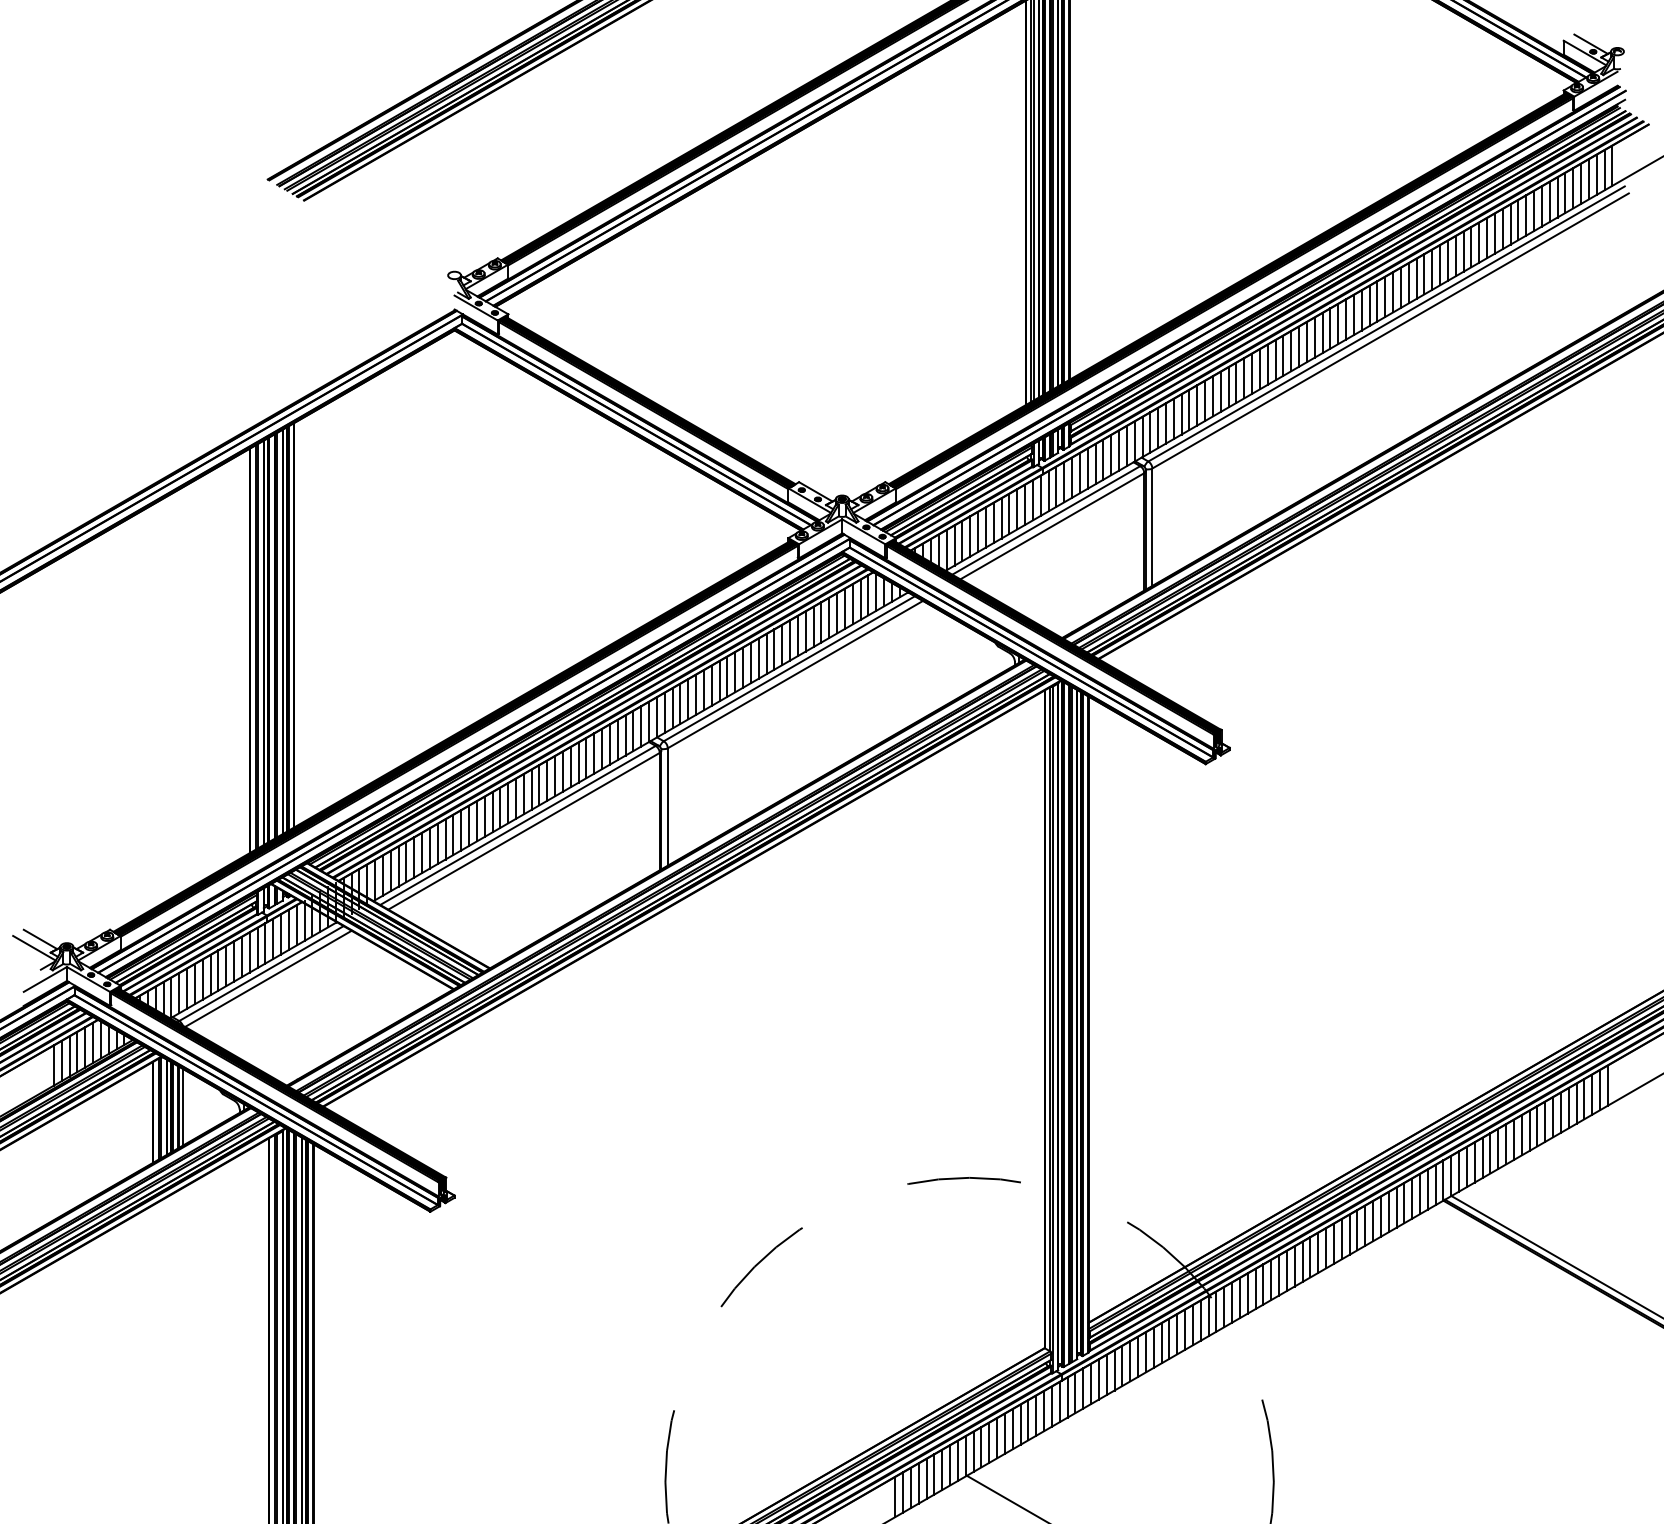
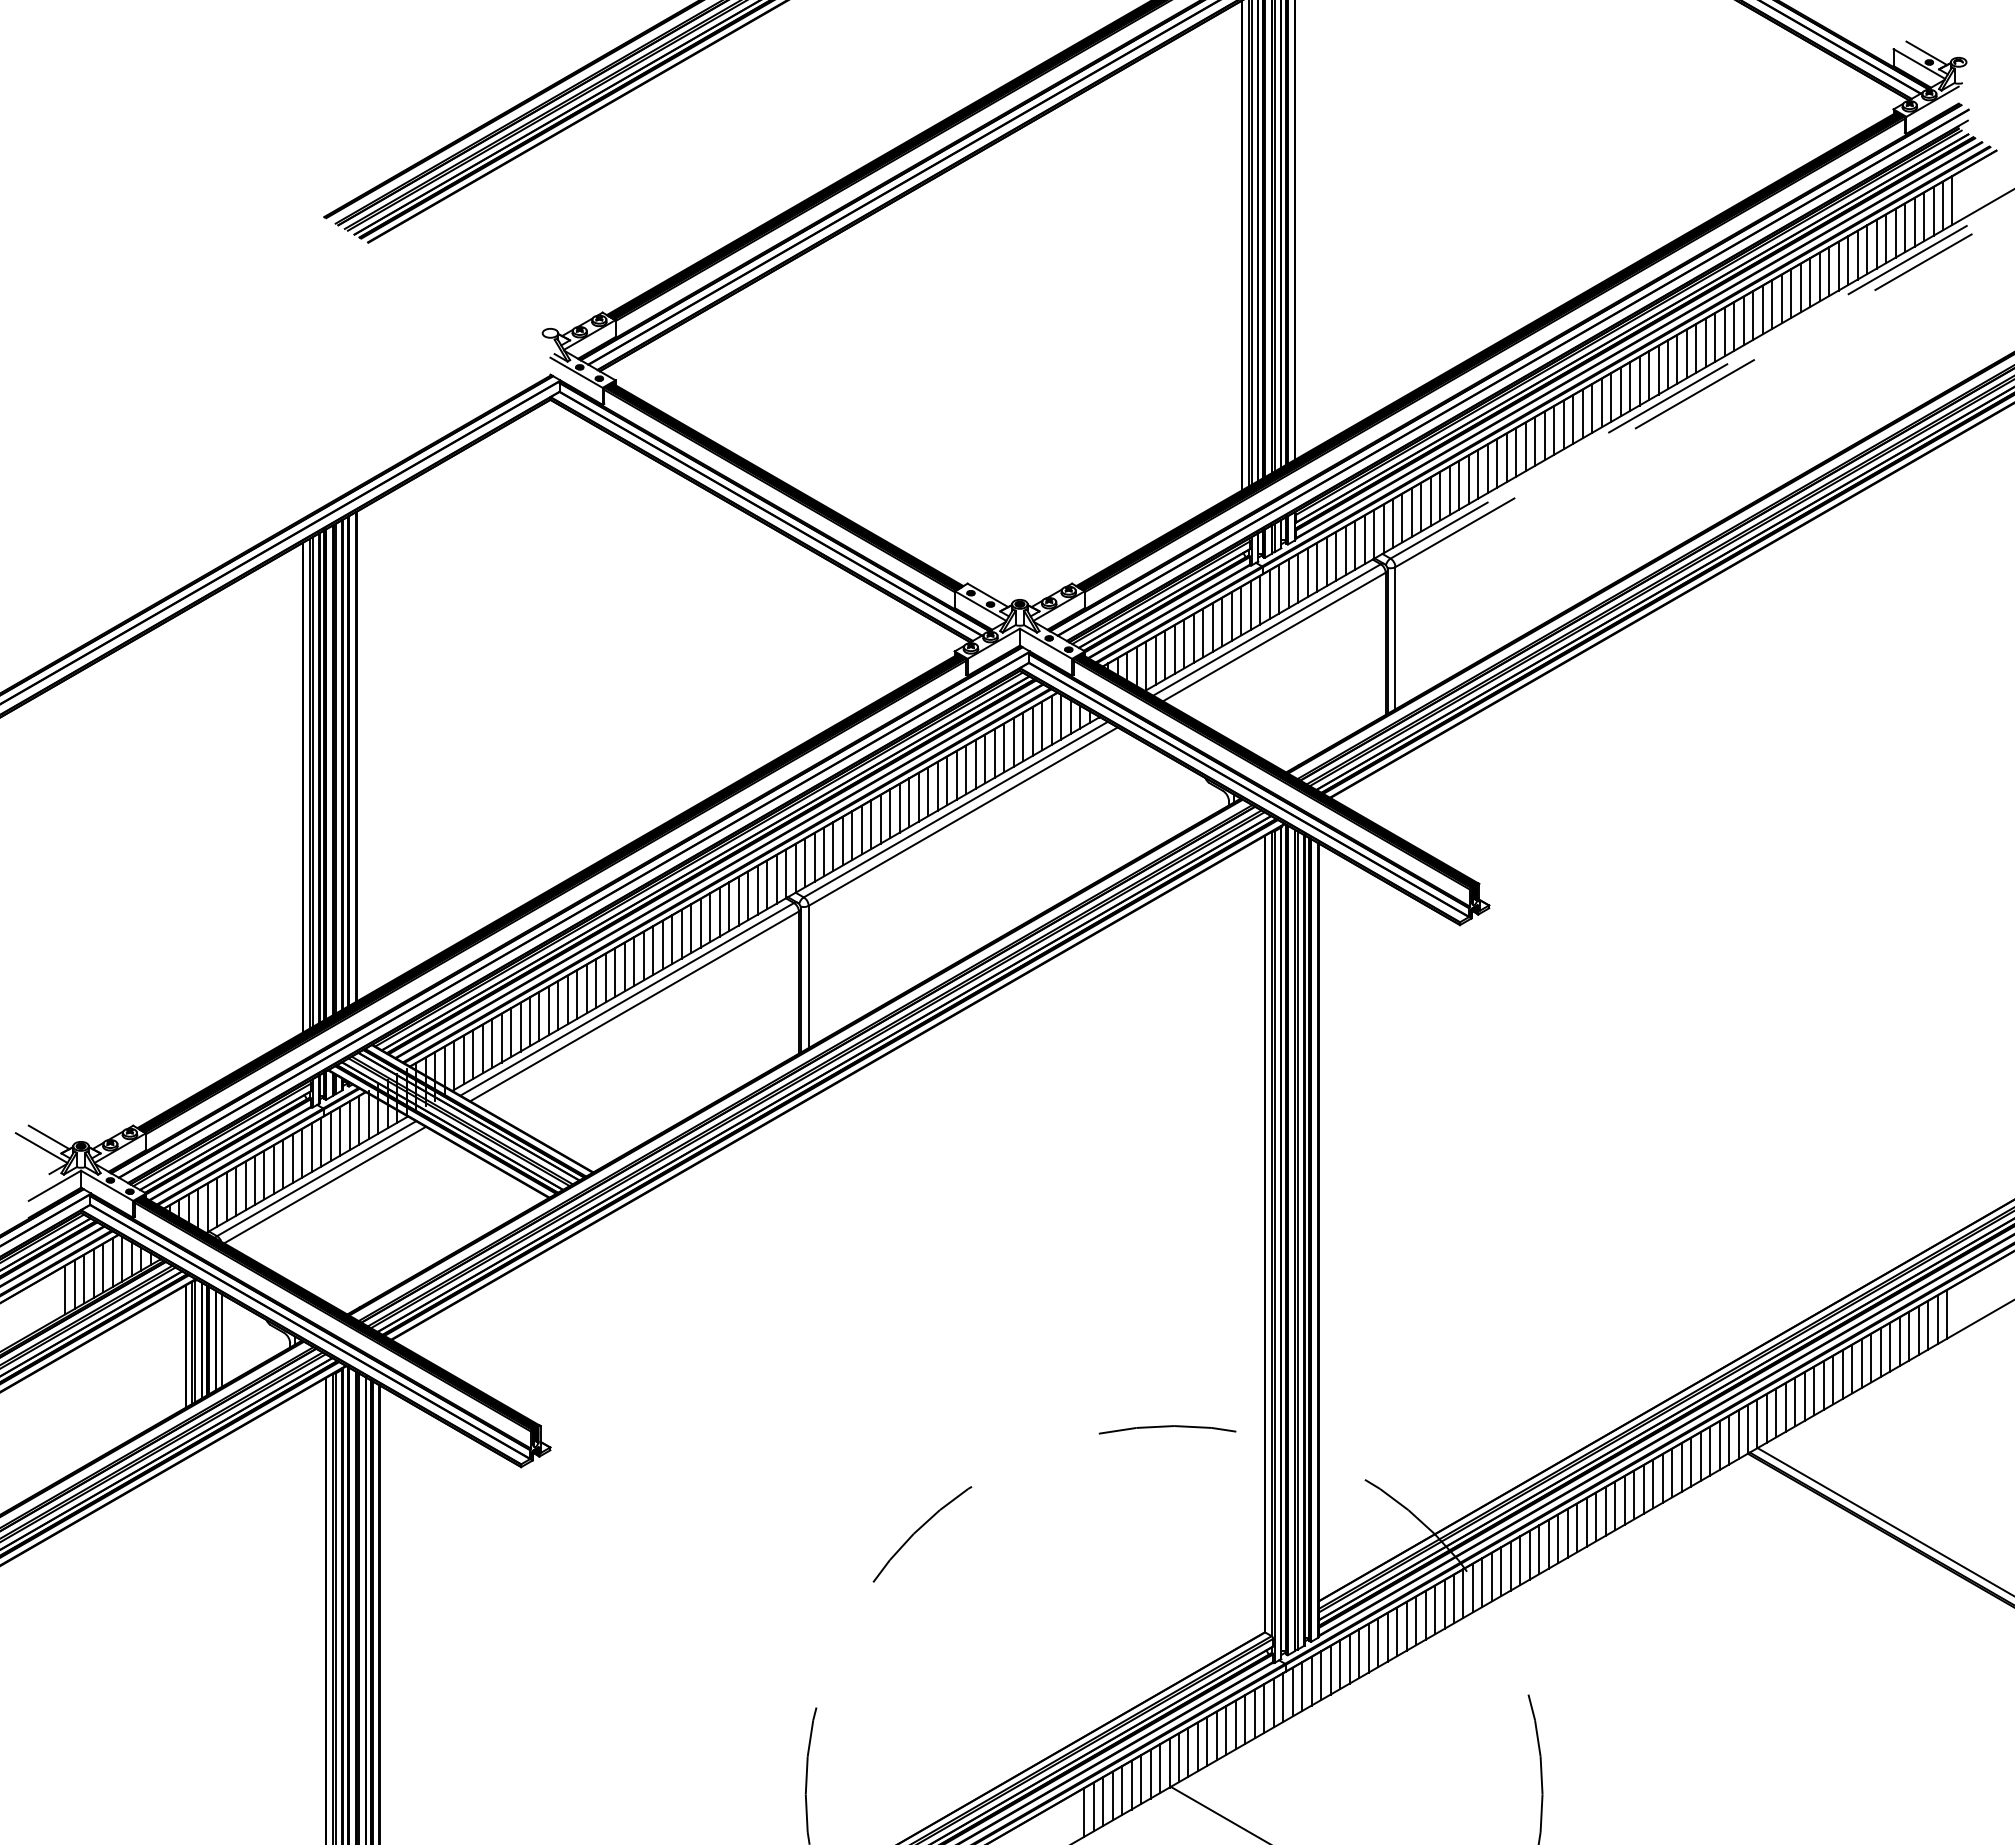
line: (1386, 324) -> (1678, 392), solid -> dashed
line: (1391, 330) -> (1684, 400), solid -> dashed

